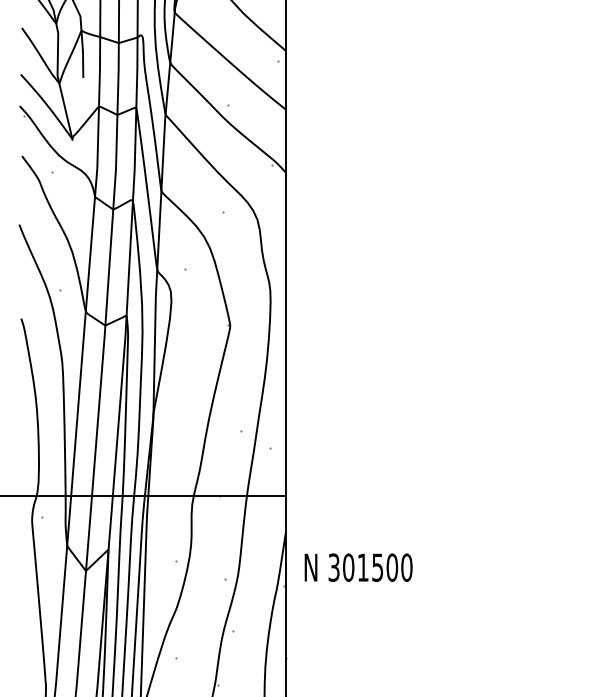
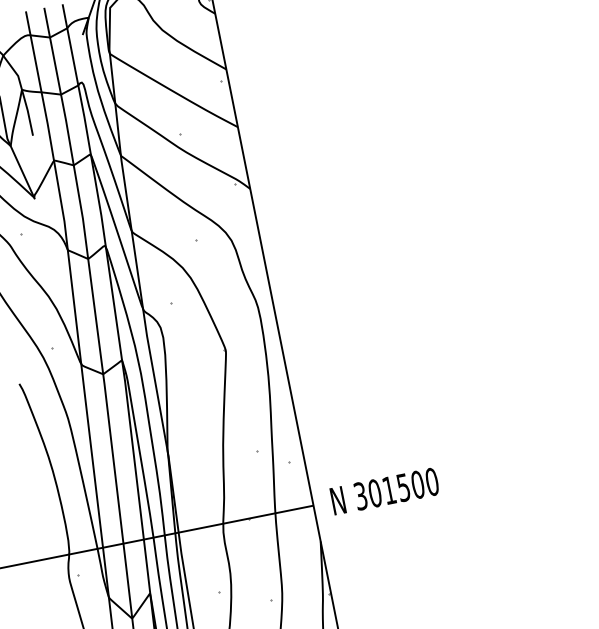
text: (358, 567) -> (384, 491), moved

